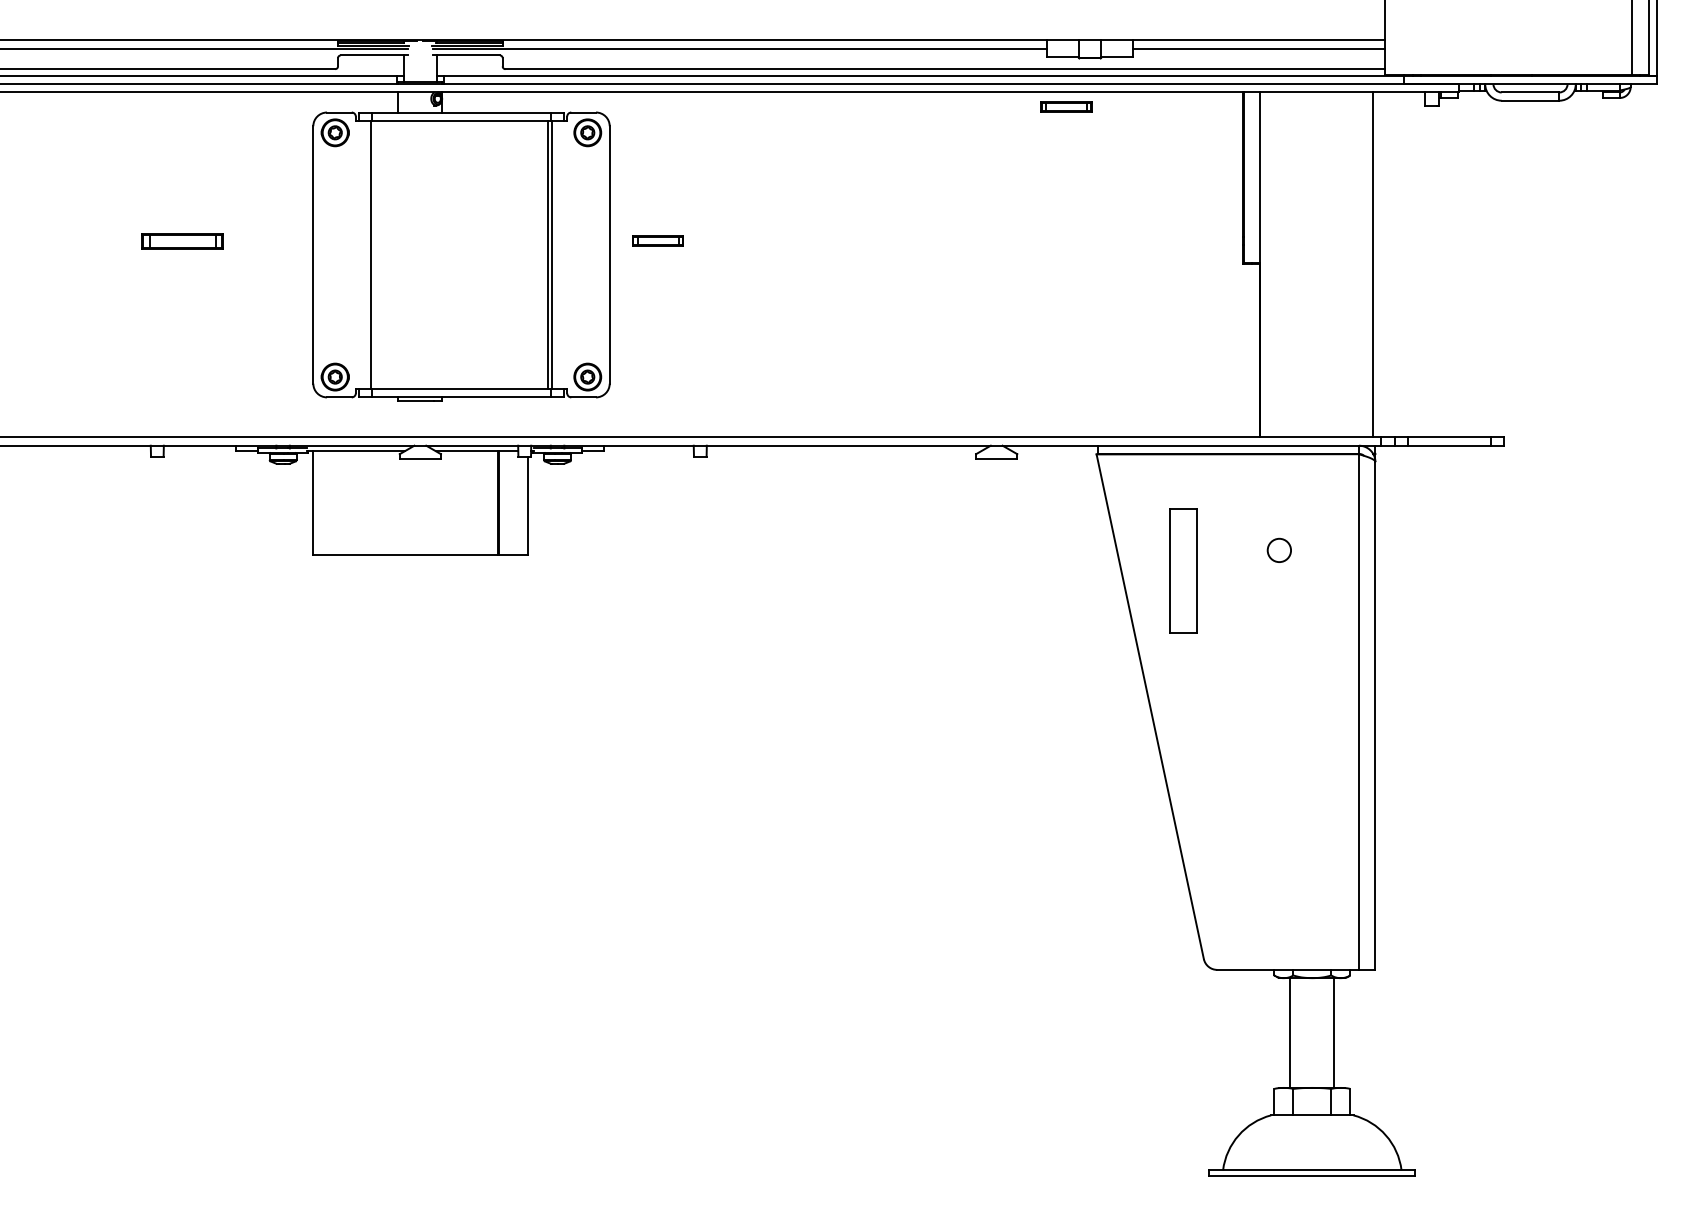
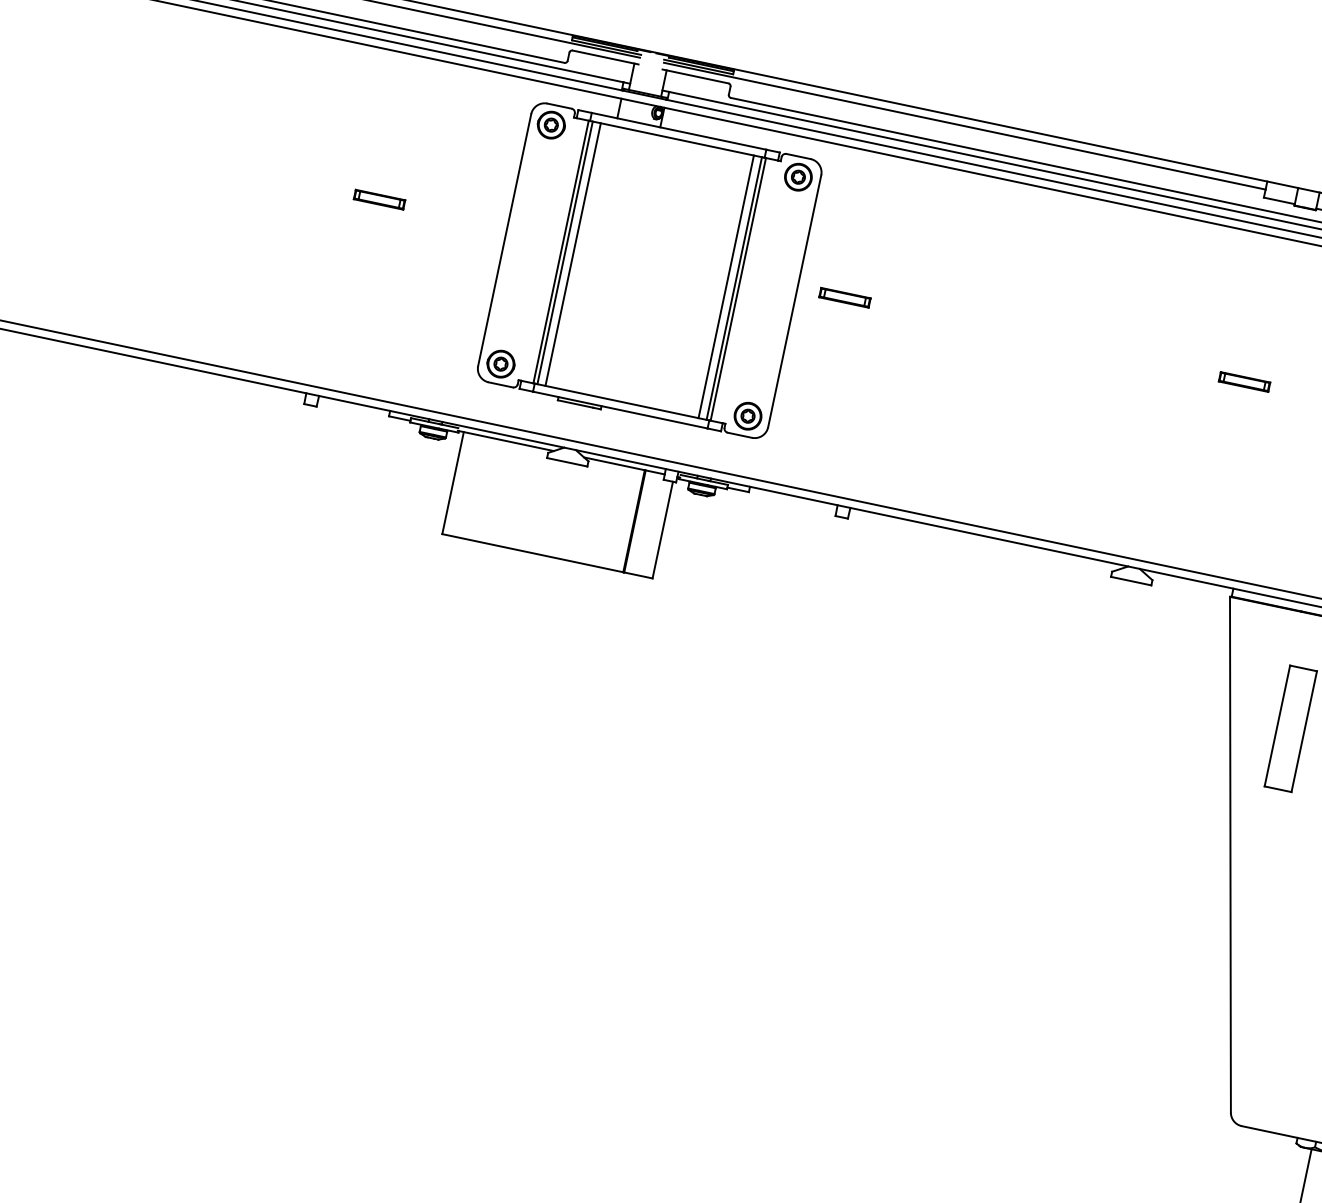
part: (1066, 106) -> (1244, 381), moved
part: (182, 240) -> (379, 199), size x0.62
line: (375, 254) -> (565, 252), added
line: (383, 254) -> (573, 254), added
line: (539, 254) -> (726, 286), added

